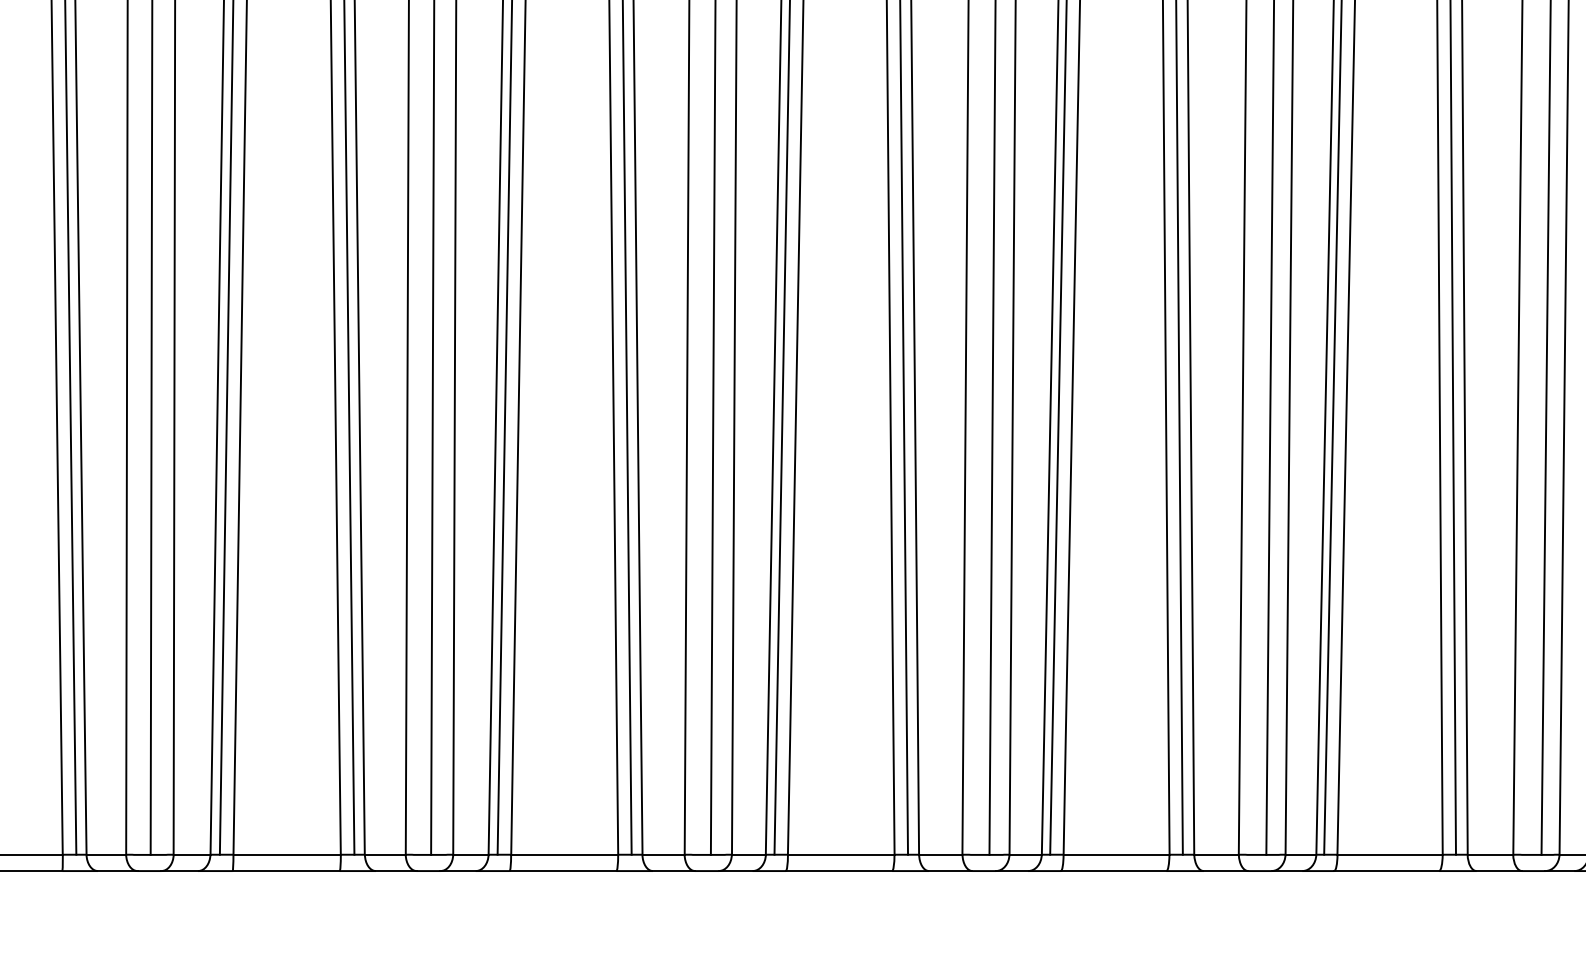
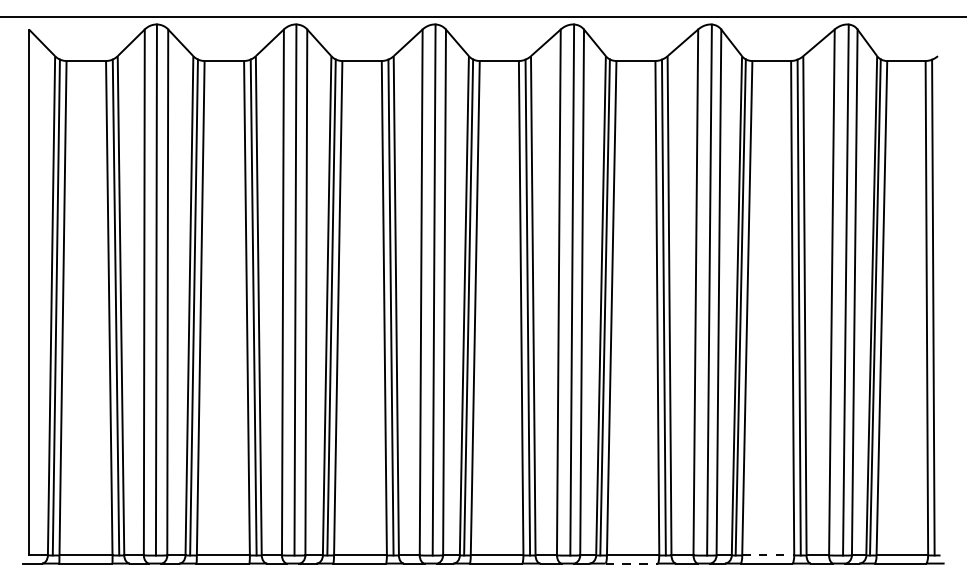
line: (1390, 854) -> (768, 555), solid -> dashed
line: (1115, 870) -> (632, 563), solid -> dashed

